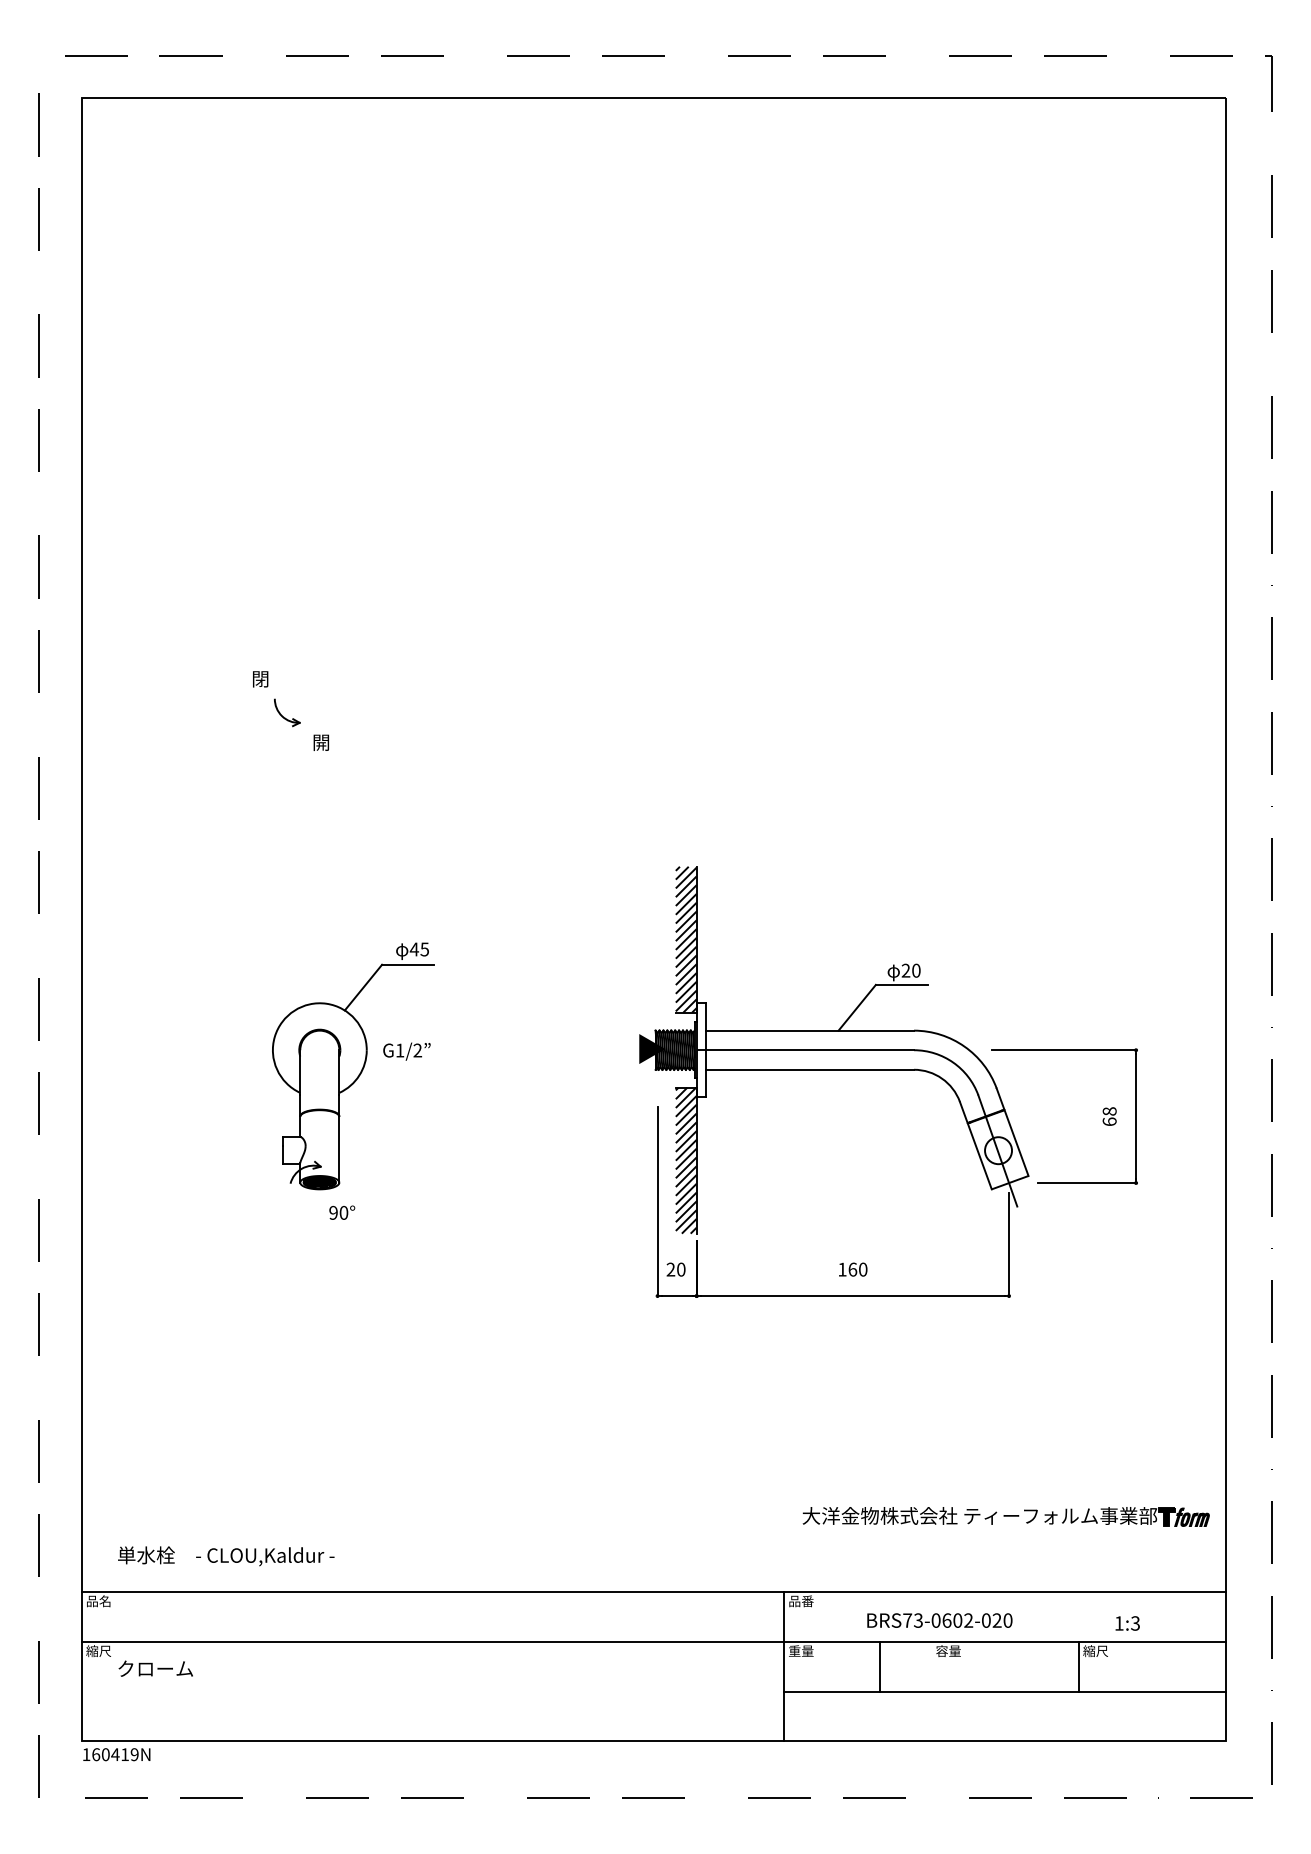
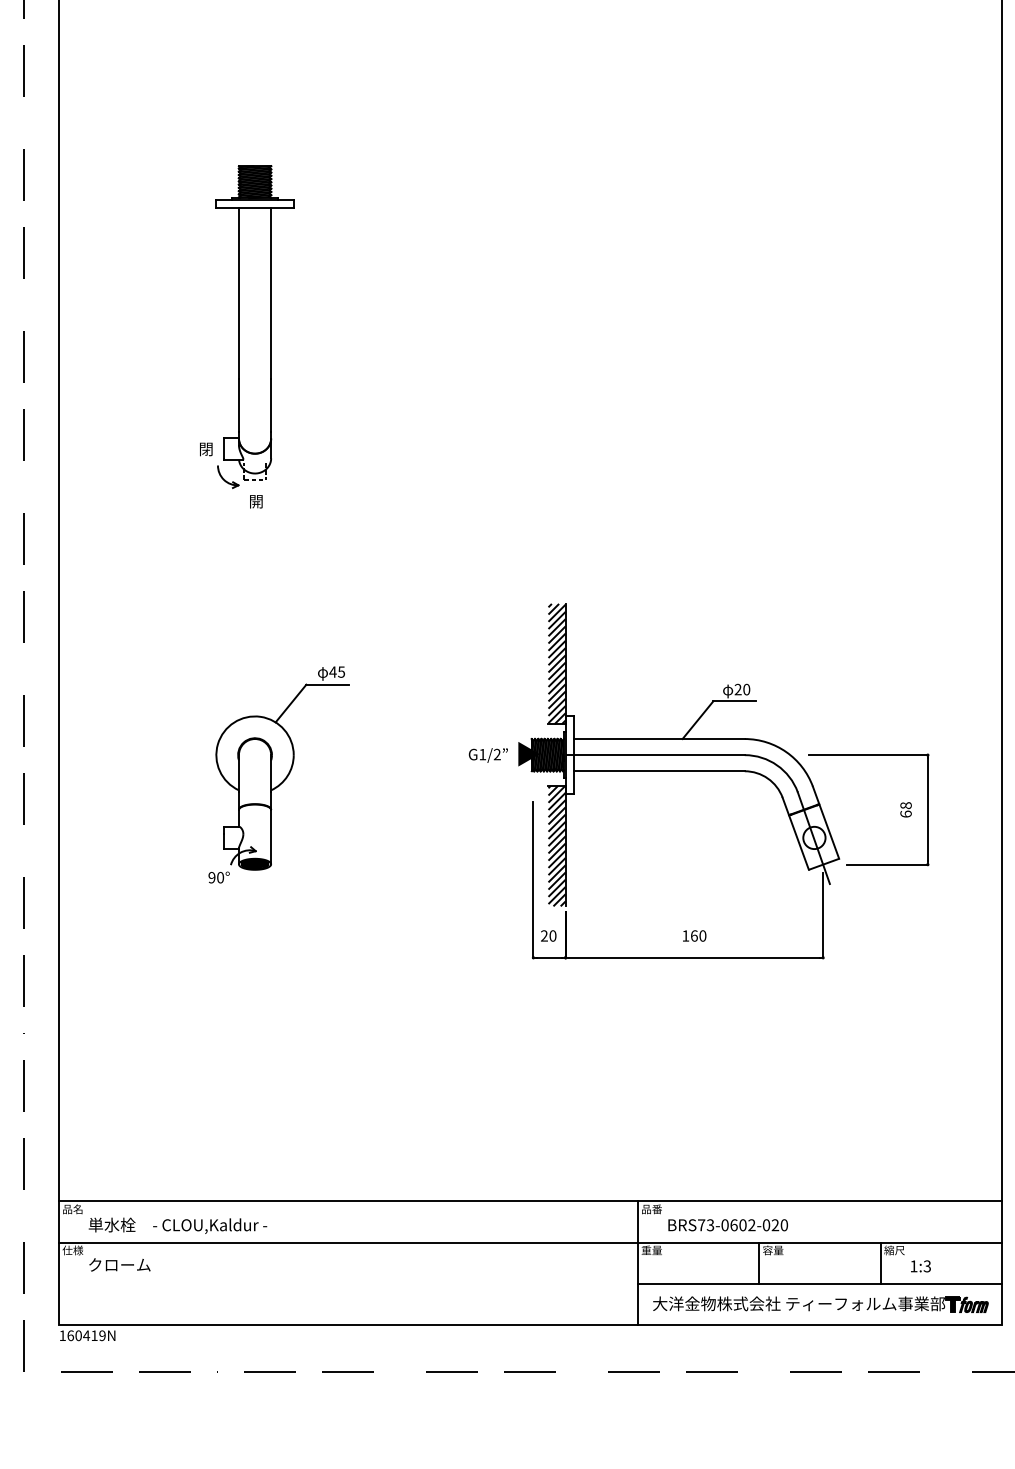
part: (319, 525) -> (254, 322), added
text: (406, 1051) -> (488, 755), moved
text: (342, 1212) -> (219, 877), moved
part: (1005, 1516) -> (820, 1304), moved
text: (226, 1556) -> (178, 1225), moved
text: (939, 1620) -> (727, 1225), moved
text: (1127, 1623) -> (920, 1266), moved
text: (98, 1651) -> (72, 1250), 縮尺 -> 仕様
line: (880, 1666) -> (759, 1263), moved

